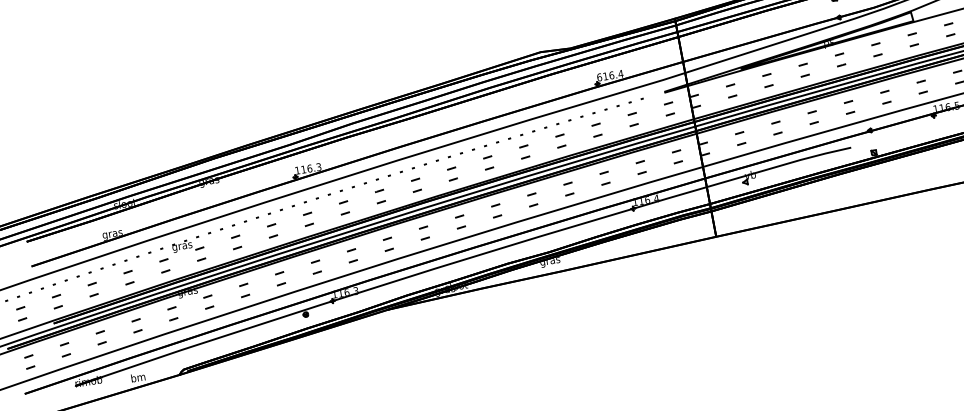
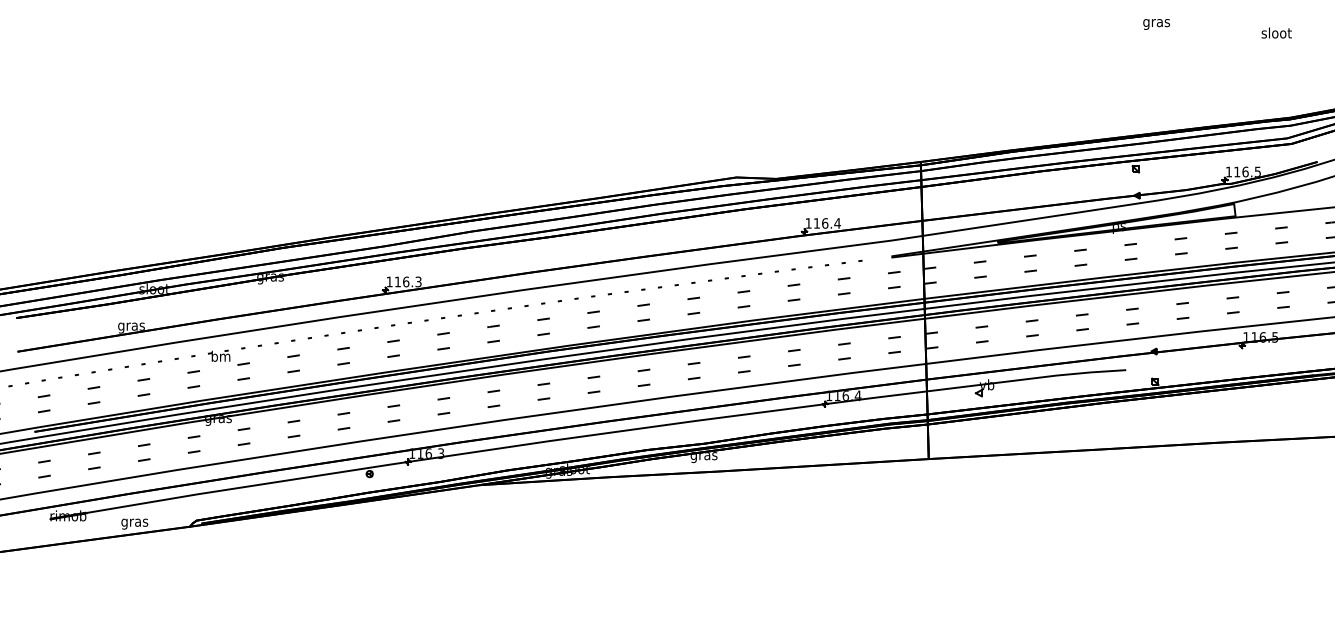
text: (599, 77) -> (808, 223), 616.4 -> 116.4
text: (181, 246) -> (220, 357), gras -> bm
text: (138, 378) -> (134, 522), bm -> gras

